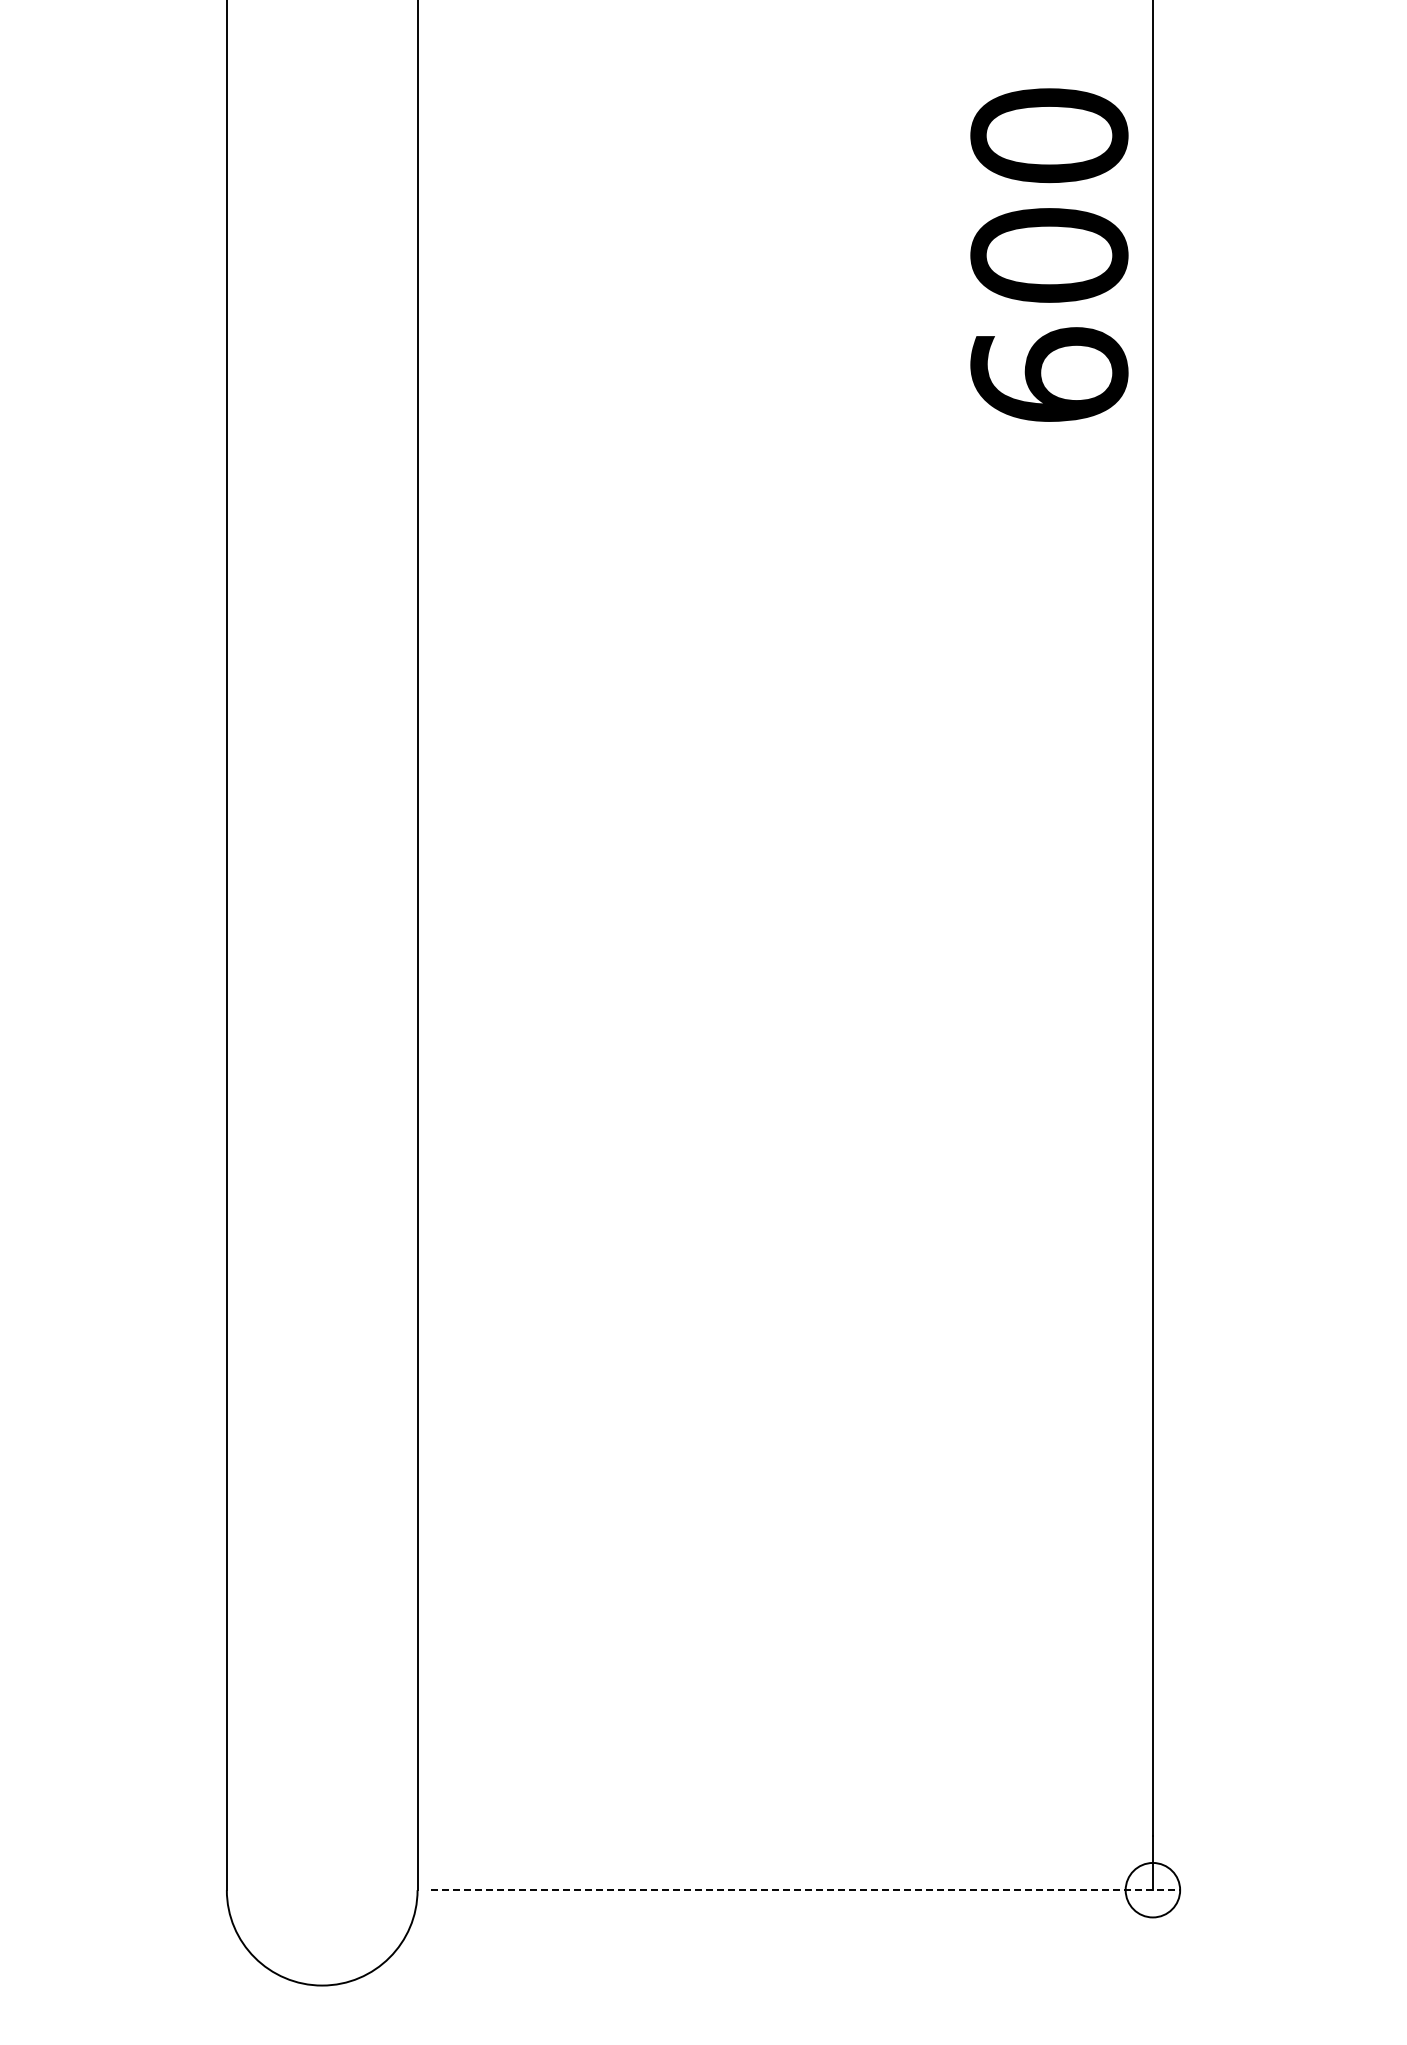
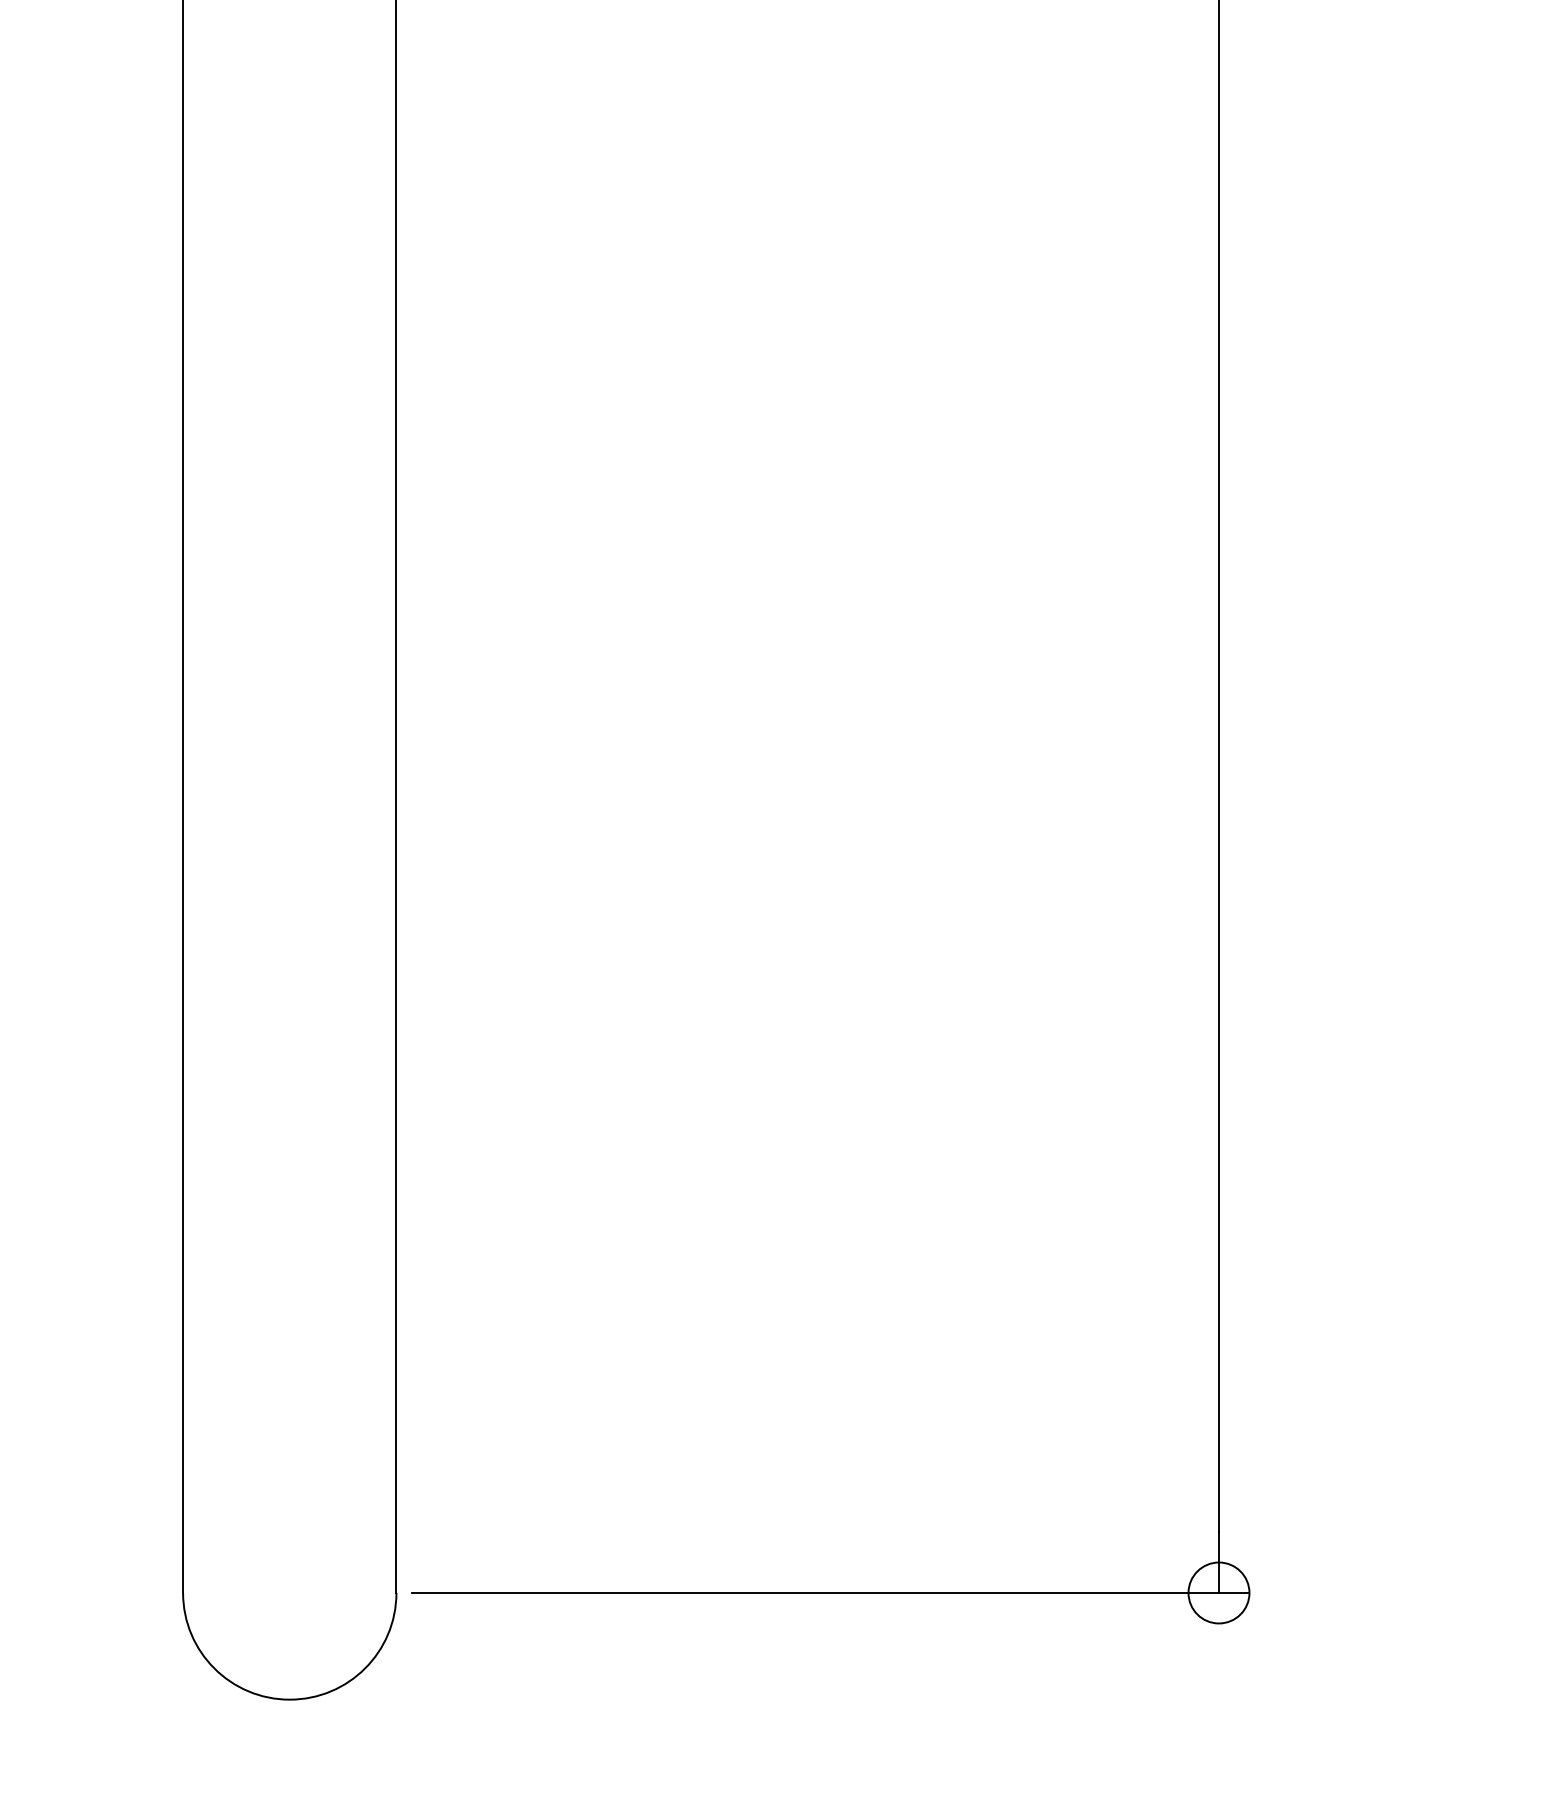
line: (806, 1890) -> (831, 1593), dashed -> solid

